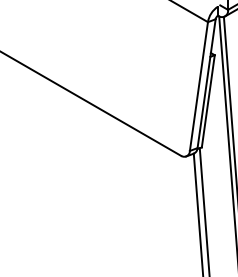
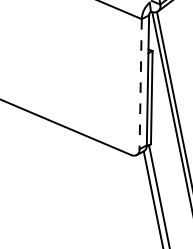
line: (198, 87) -> (140, 85), solid -> dashed

